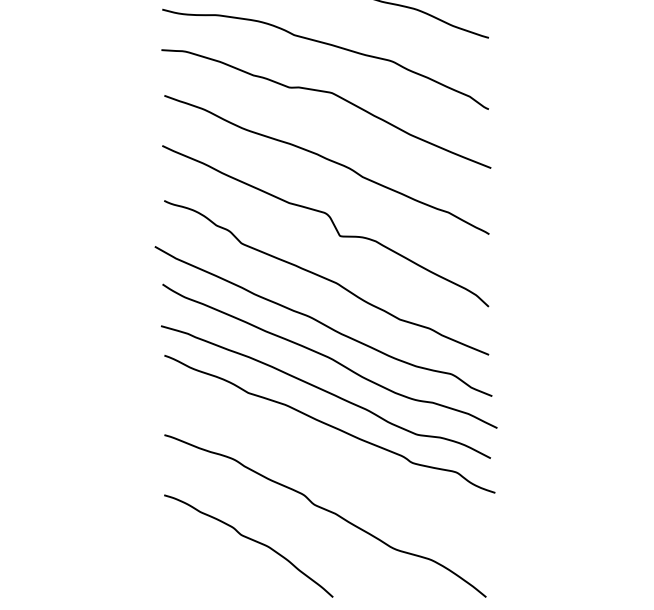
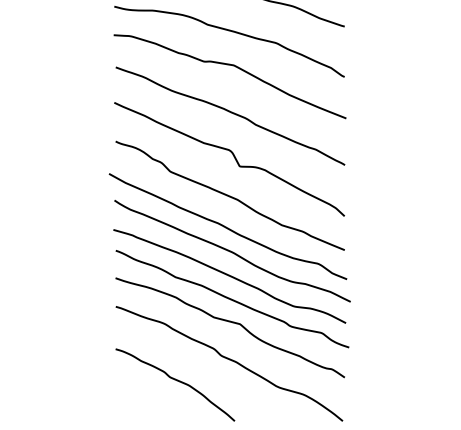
curve: (325, 457) -> (229, 322), added

